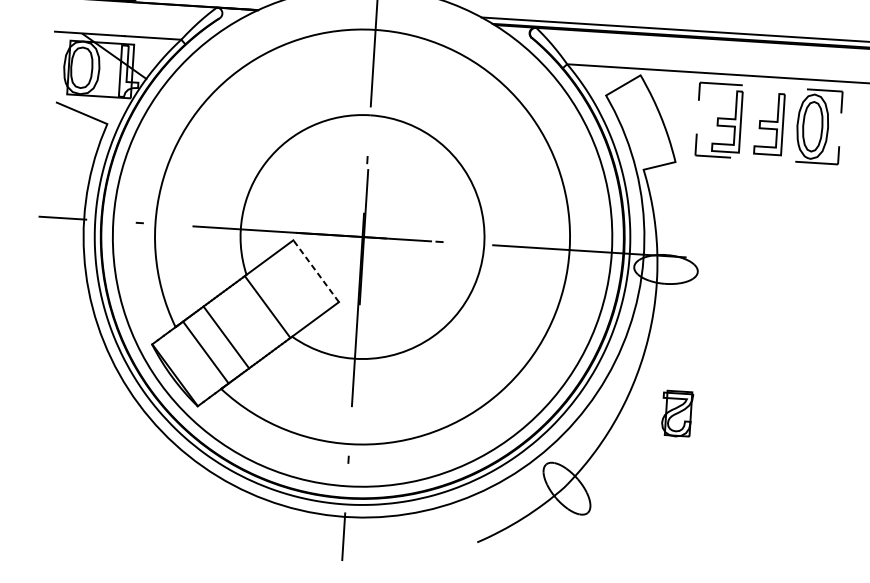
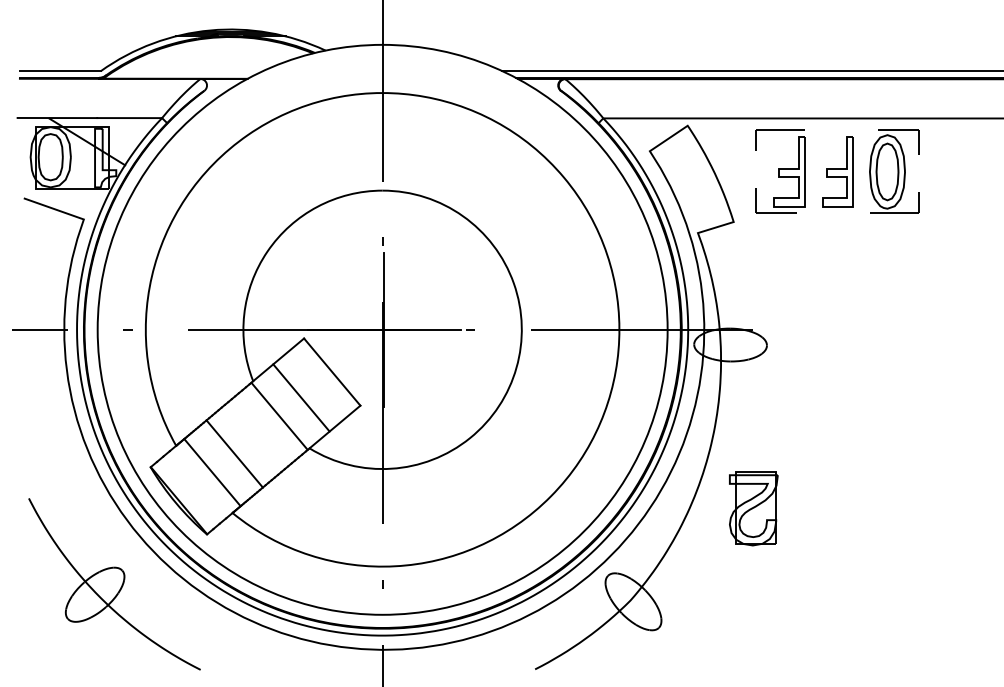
line: (316, 271) -> (332, 372), dashed -> solid
line: (287, 291) -> (301, 397), added
part: (677, 413) -> (753, 508), size x1.43
part: (114, 445) -> (114, 584), added

